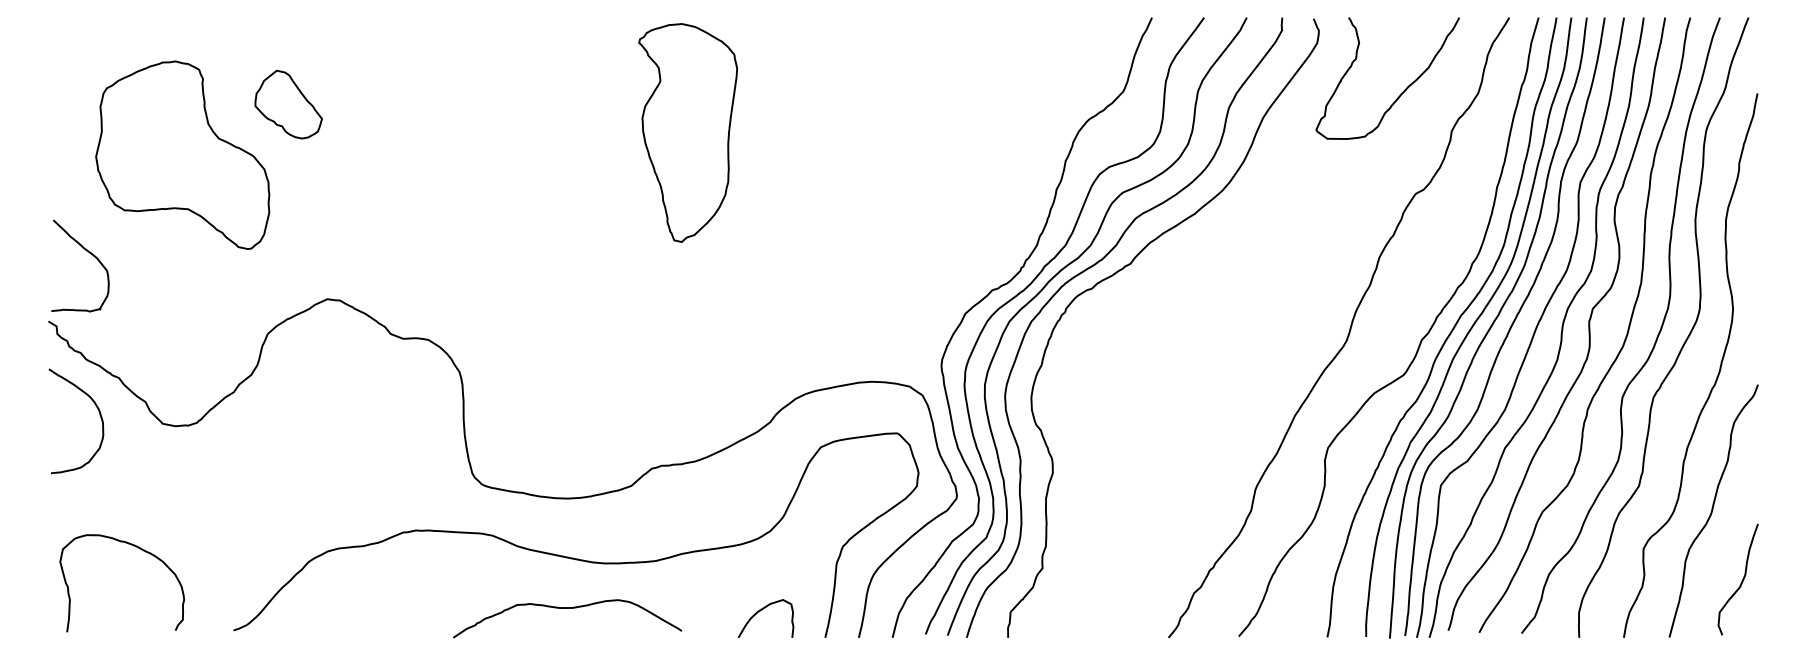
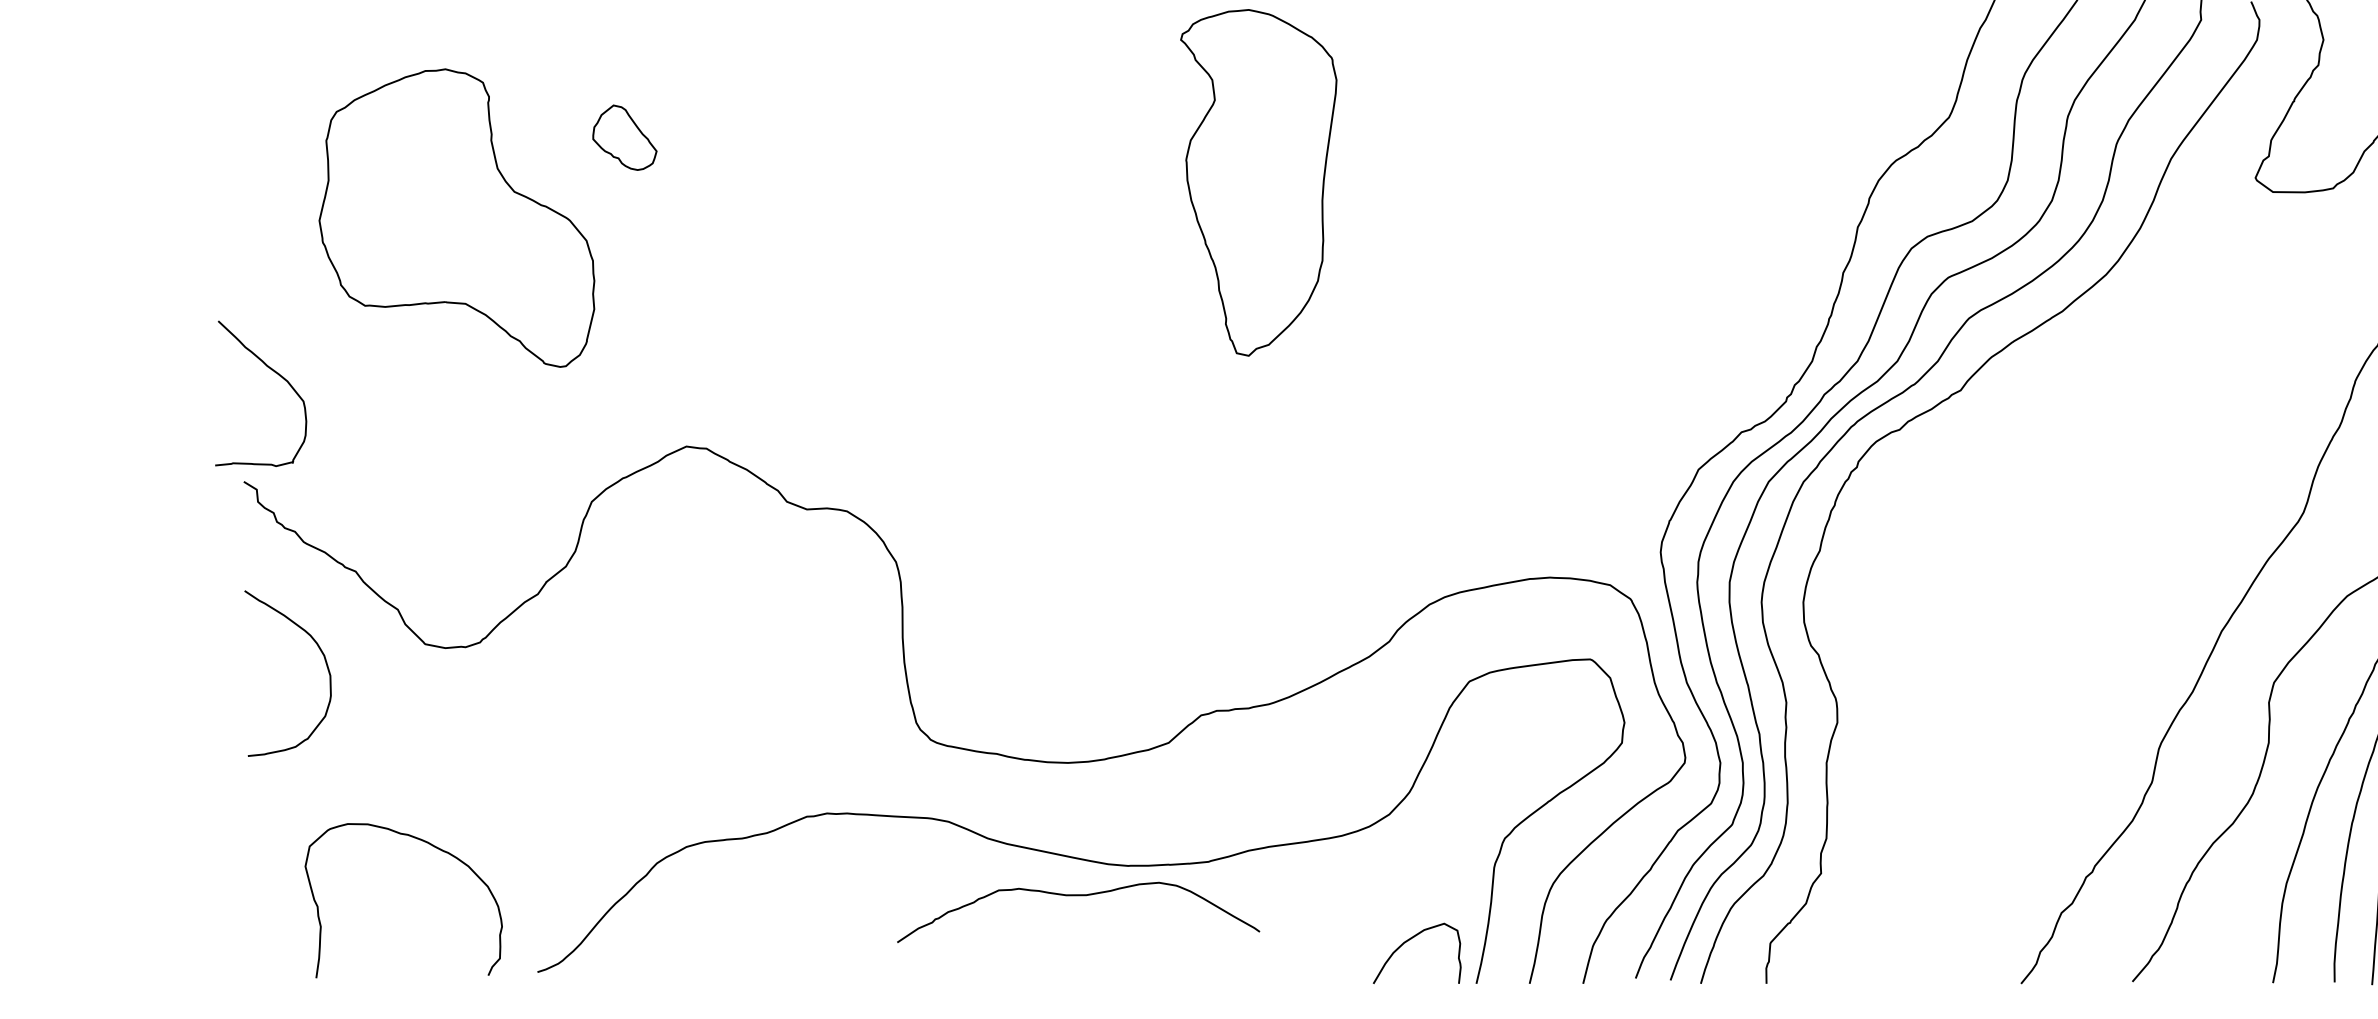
part: (288, 104) -> (624, 137), size x0.6
curve: (90, 254) -> (277, 375), moved
curve: (99, 415) -> (324, 664), moved
curve: (139, 549) -> (431, 846), moved
curve: (567, 608) -> (1078, 896), moved
curve: (762, 610) -> (1411, 940), moved

